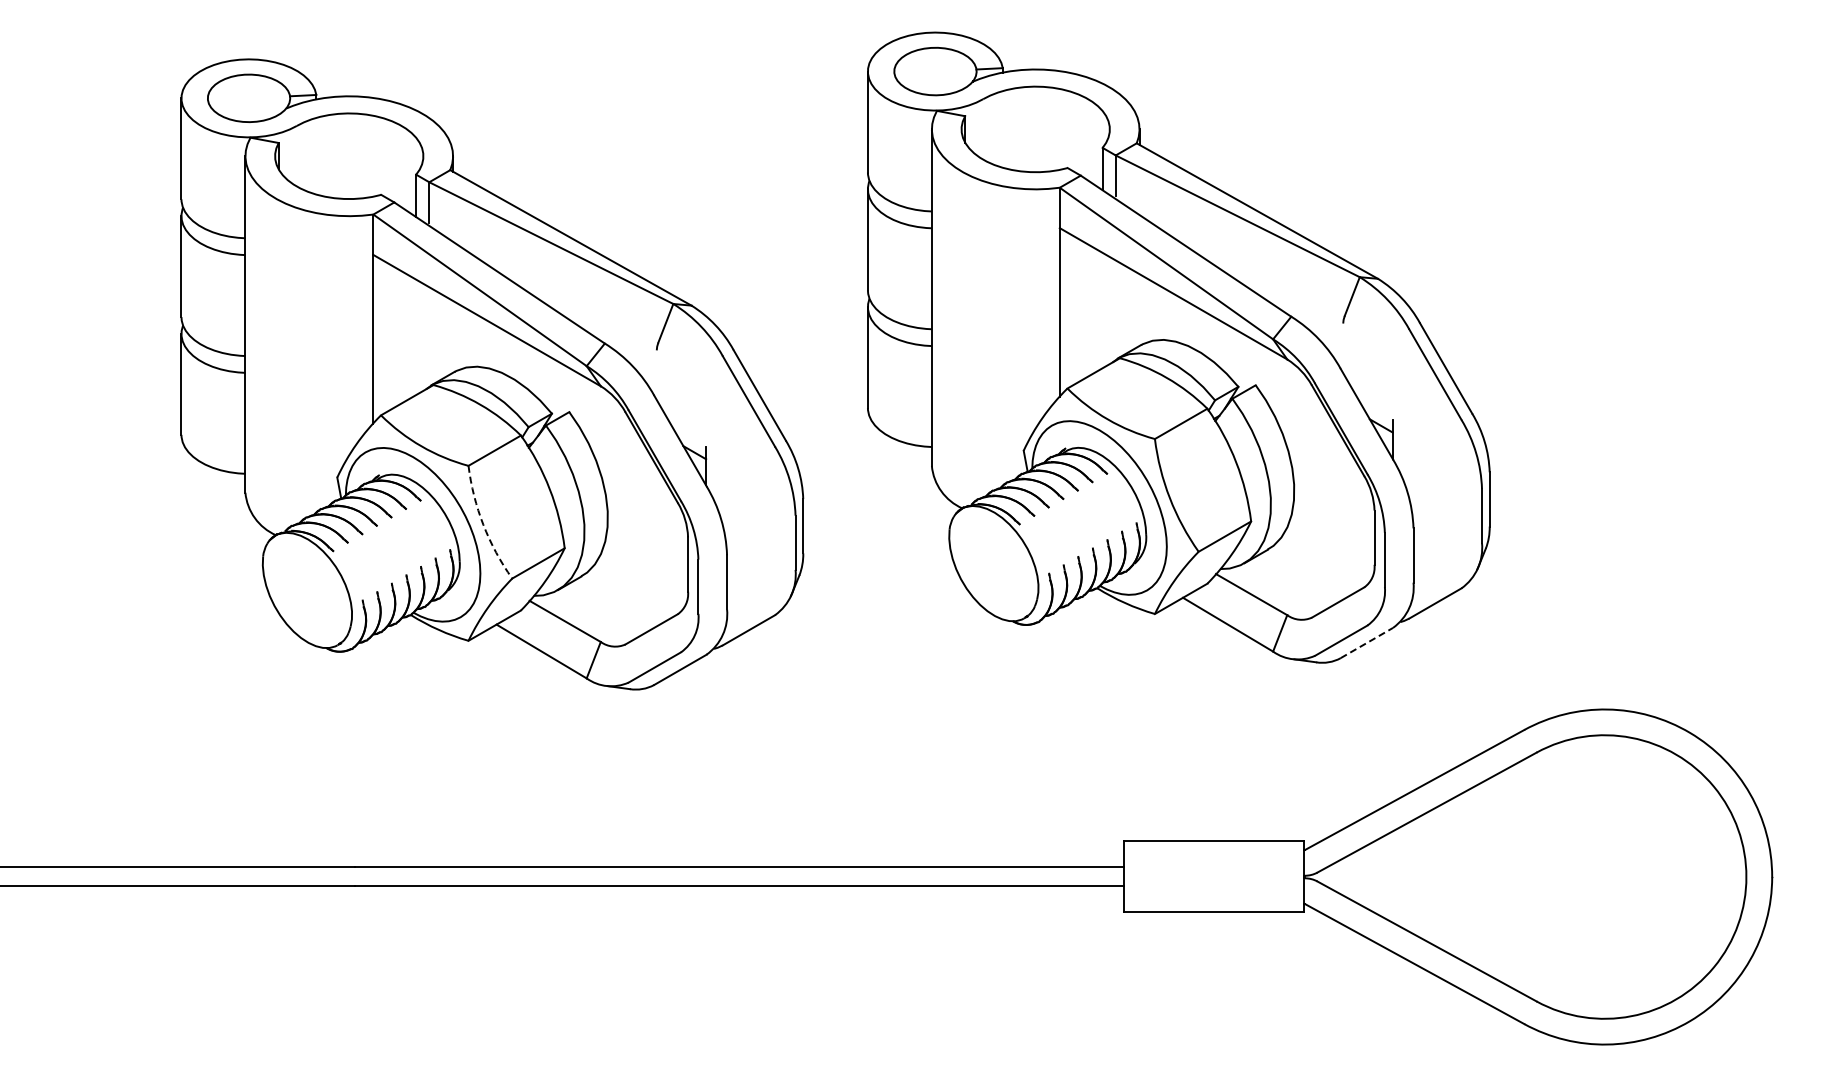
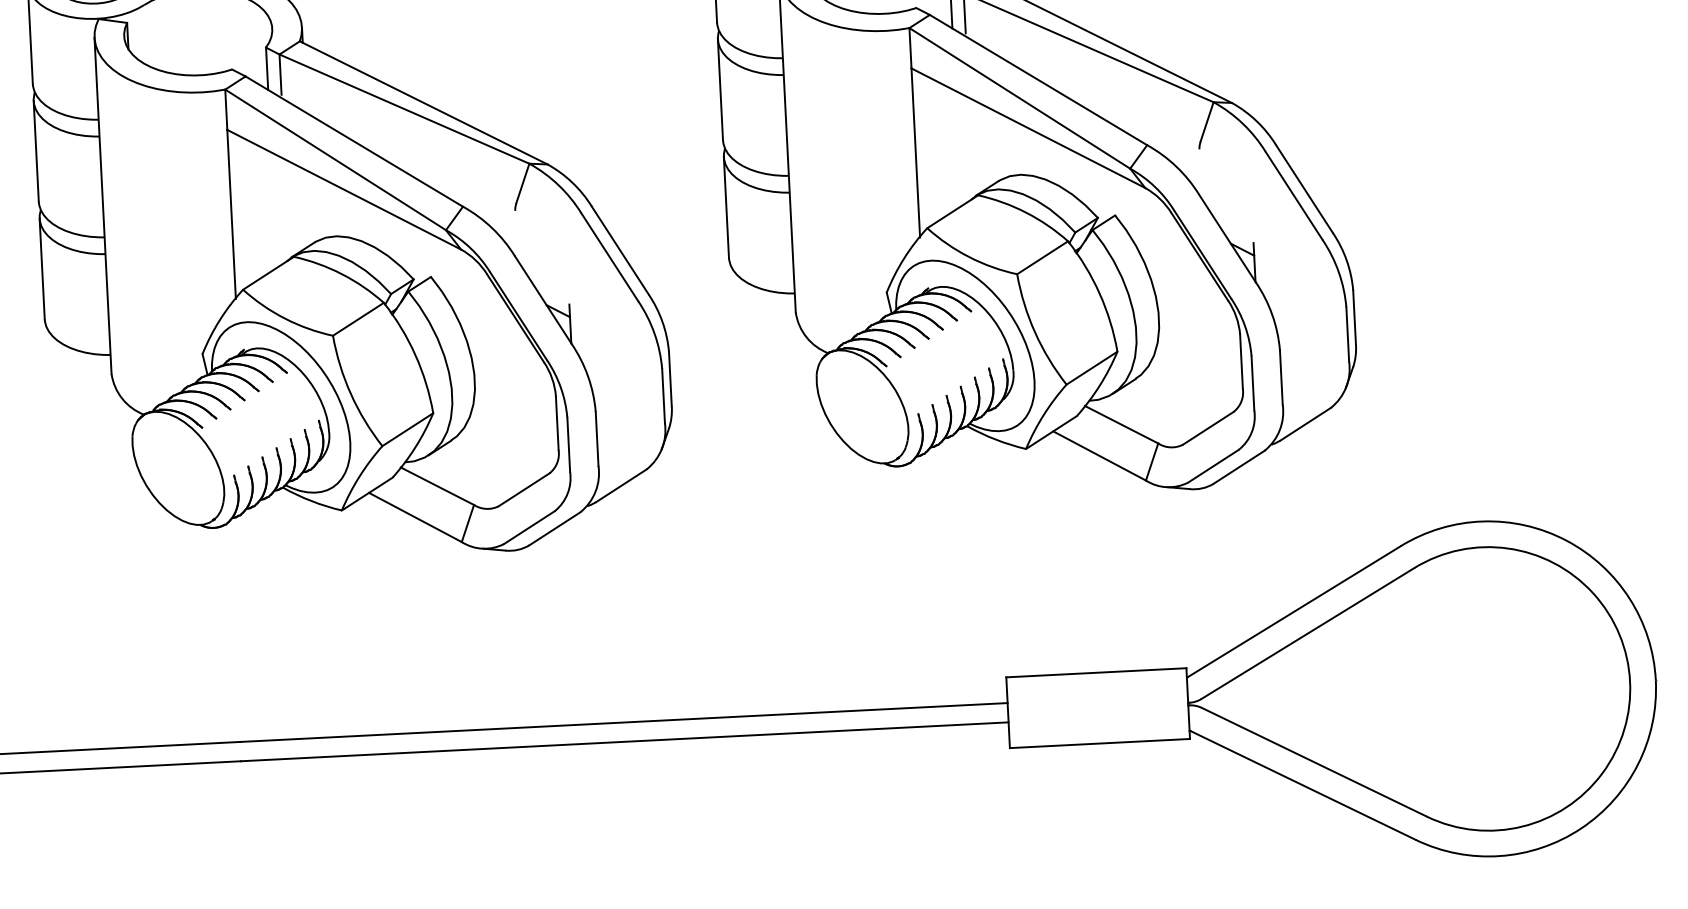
arc: (483, 524) -> (350, 393), dashed -> solid
line: (1367, 642) -> (1239, 466), dashed -> solid

